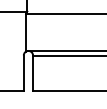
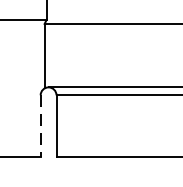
line: (23, 73) -> (40, 126), solid -> dashed

